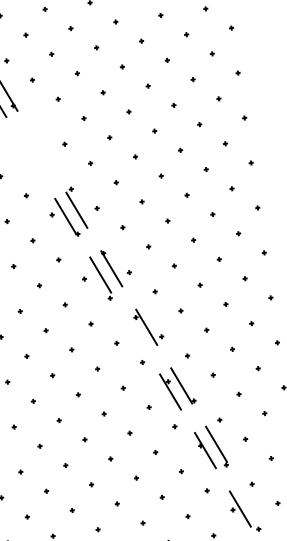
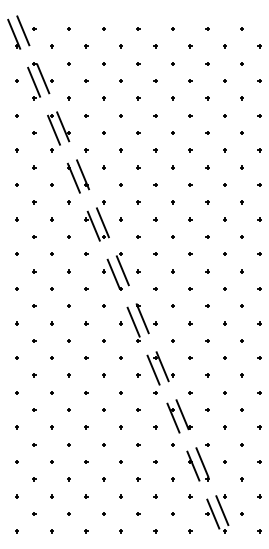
part: (33, 150) -> (96, 220), added
line: (135, 332) -> (153, 369), added
line: (251, 502) -> (222, 510), added

